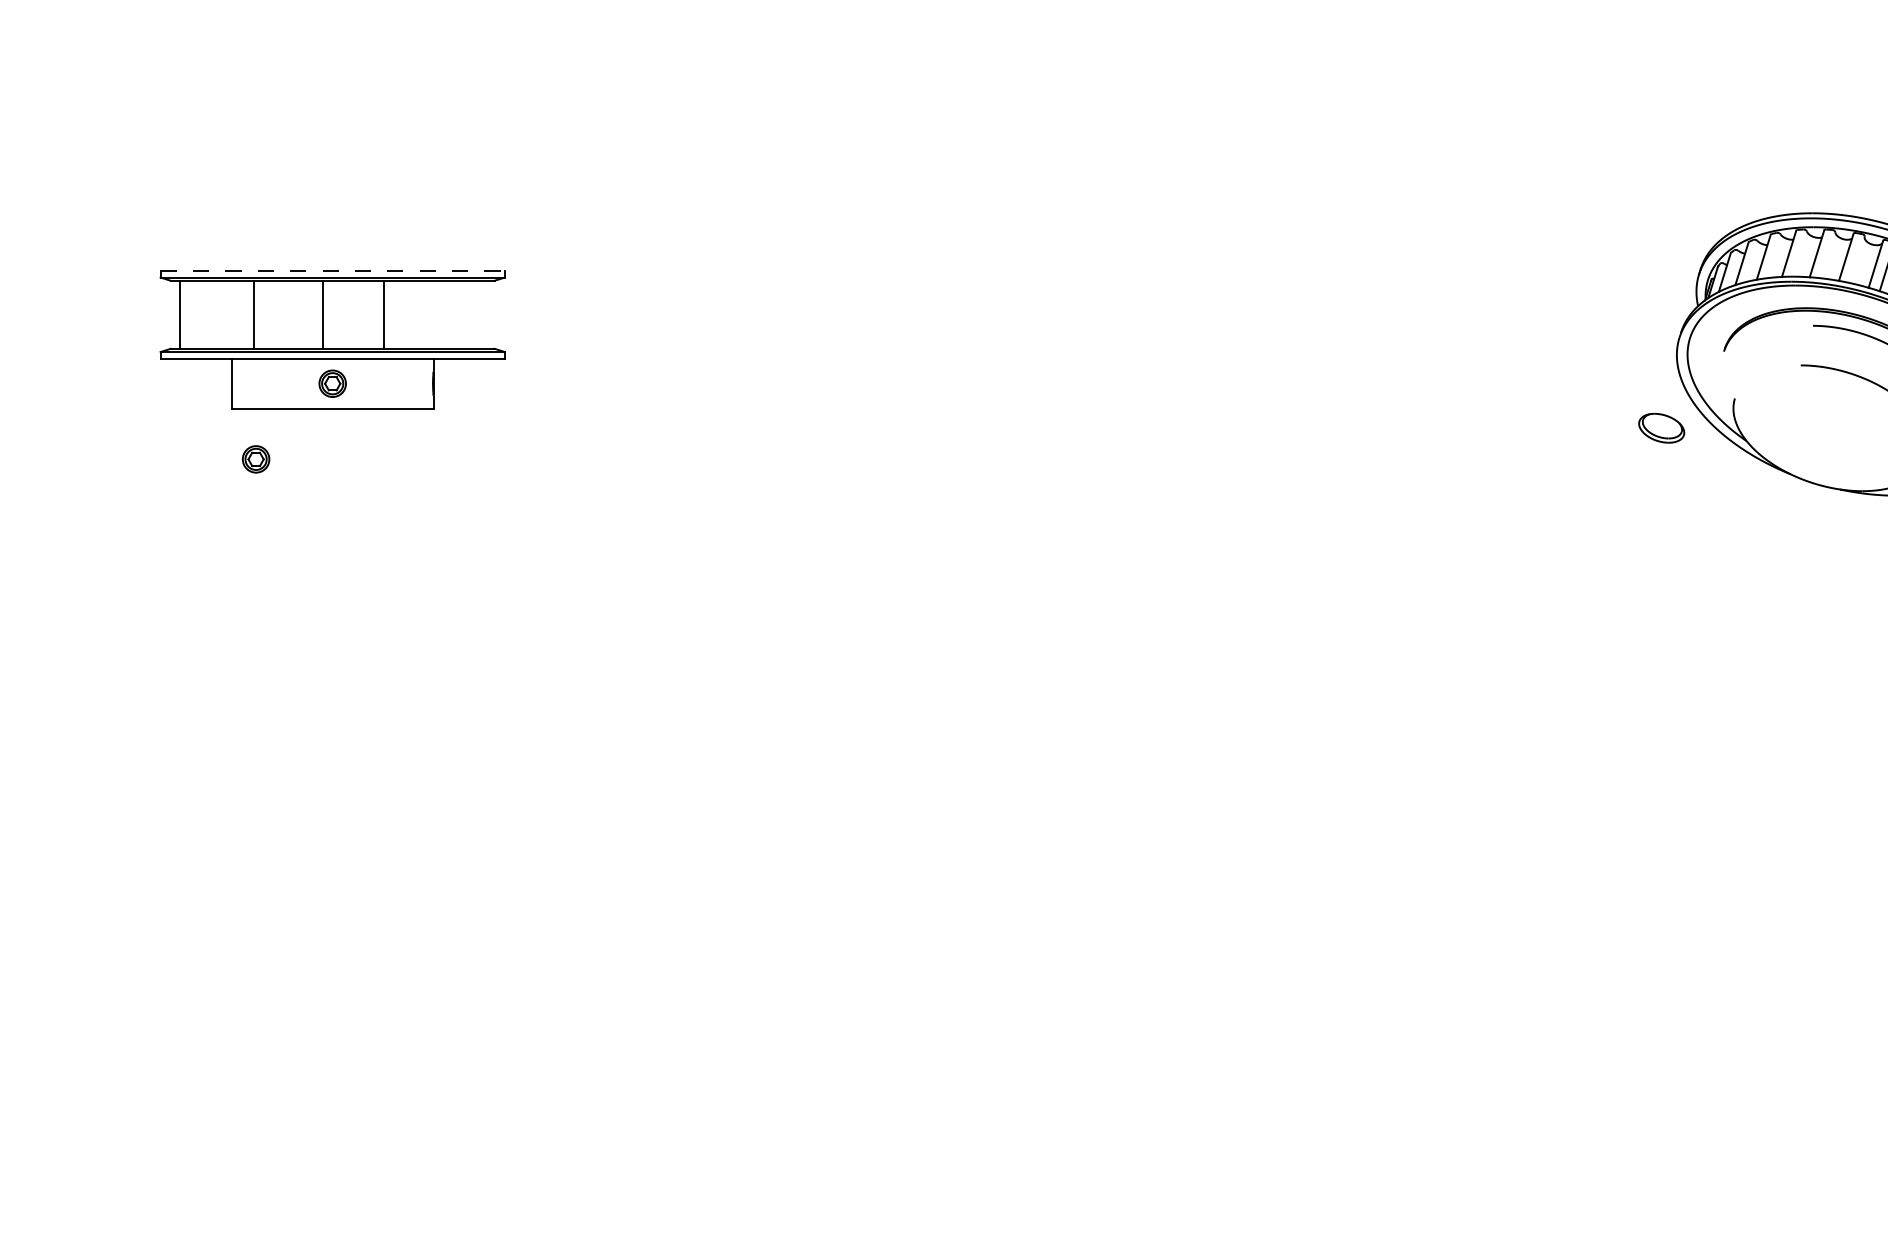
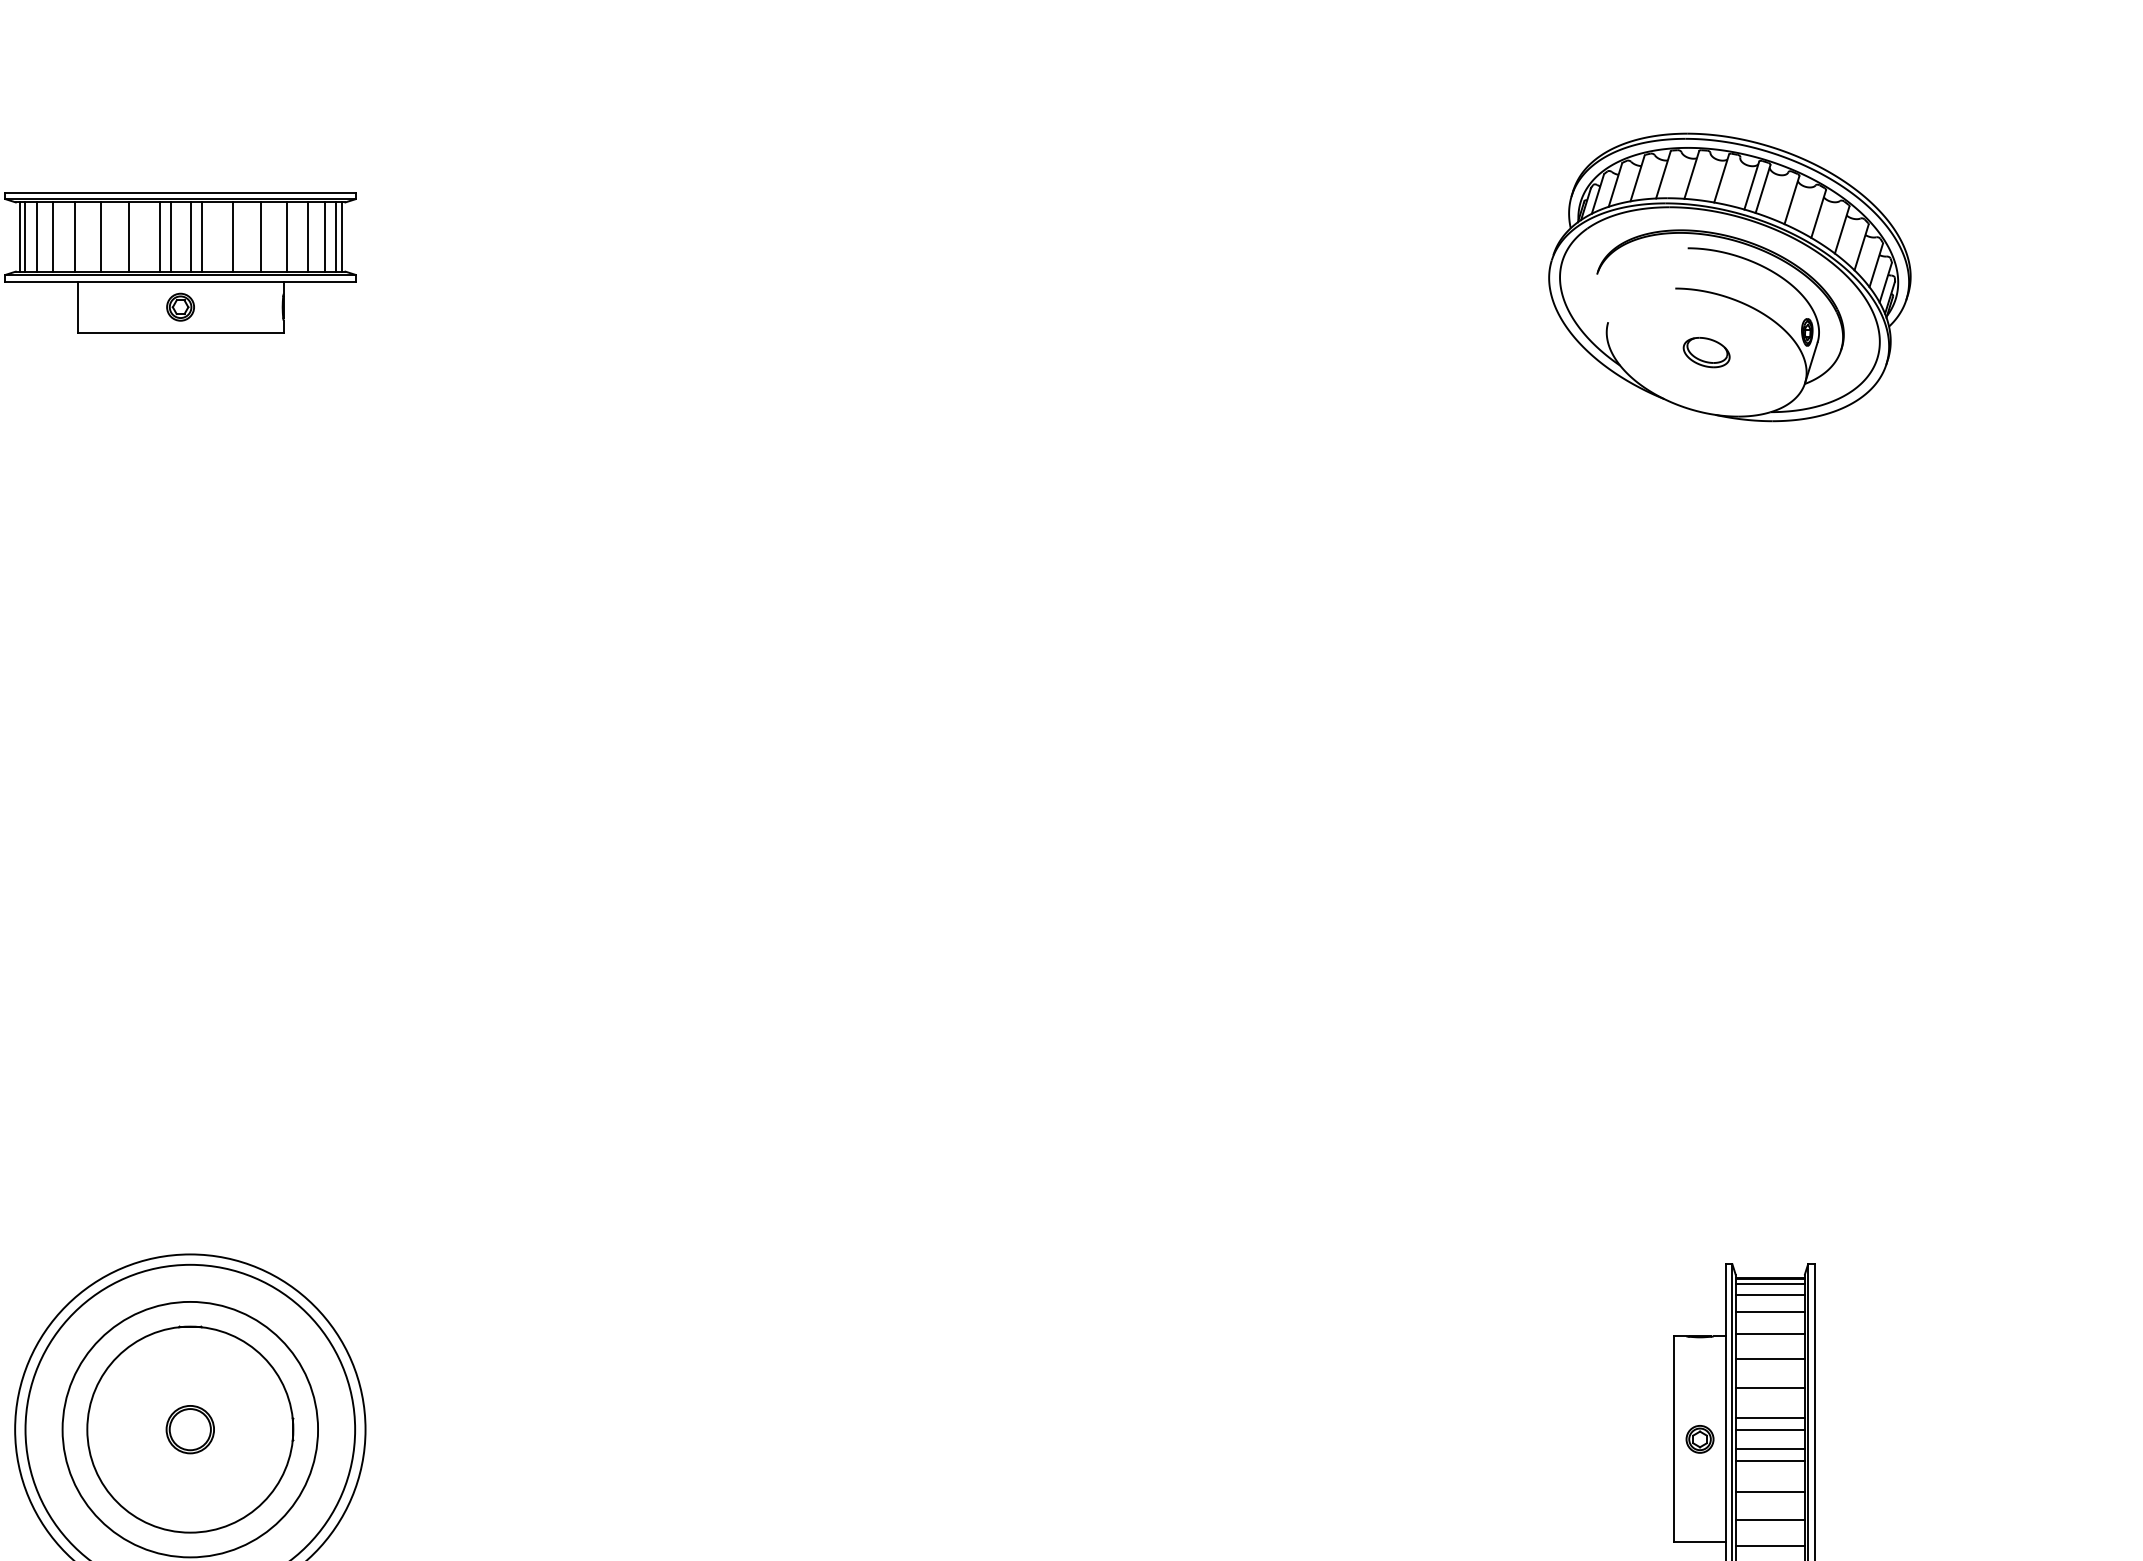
line: (333, 271) -> (181, 192), dashed -> solid
line: (174, 314) -> (19, 236), added
line: (191, 314) -> (36, 236), added
line: (207, 314) -> (53, 236), added
line: (228, 314) -> (74, 236), added
line: (282, 314) -> (129, 236), added
line: (311, 314) -> (159, 236), added
line: (342, 314) -> (190, 236), added
line: (354, 314) -> (202, 236), added
line: (412, 314) -> (261, 236), added
line: (436, 314) -> (286, 236), added
line: (458, 314) -> (308, 236), added
line: (475, 314) -> (325, 236), added
line: (485, 314) -> (336, 236), added
line: (490, 314) -> (341, 236), added
part: (1661, 428) -> (1706, 352), moved
part: (255, 458) -> (102, 383), removed

